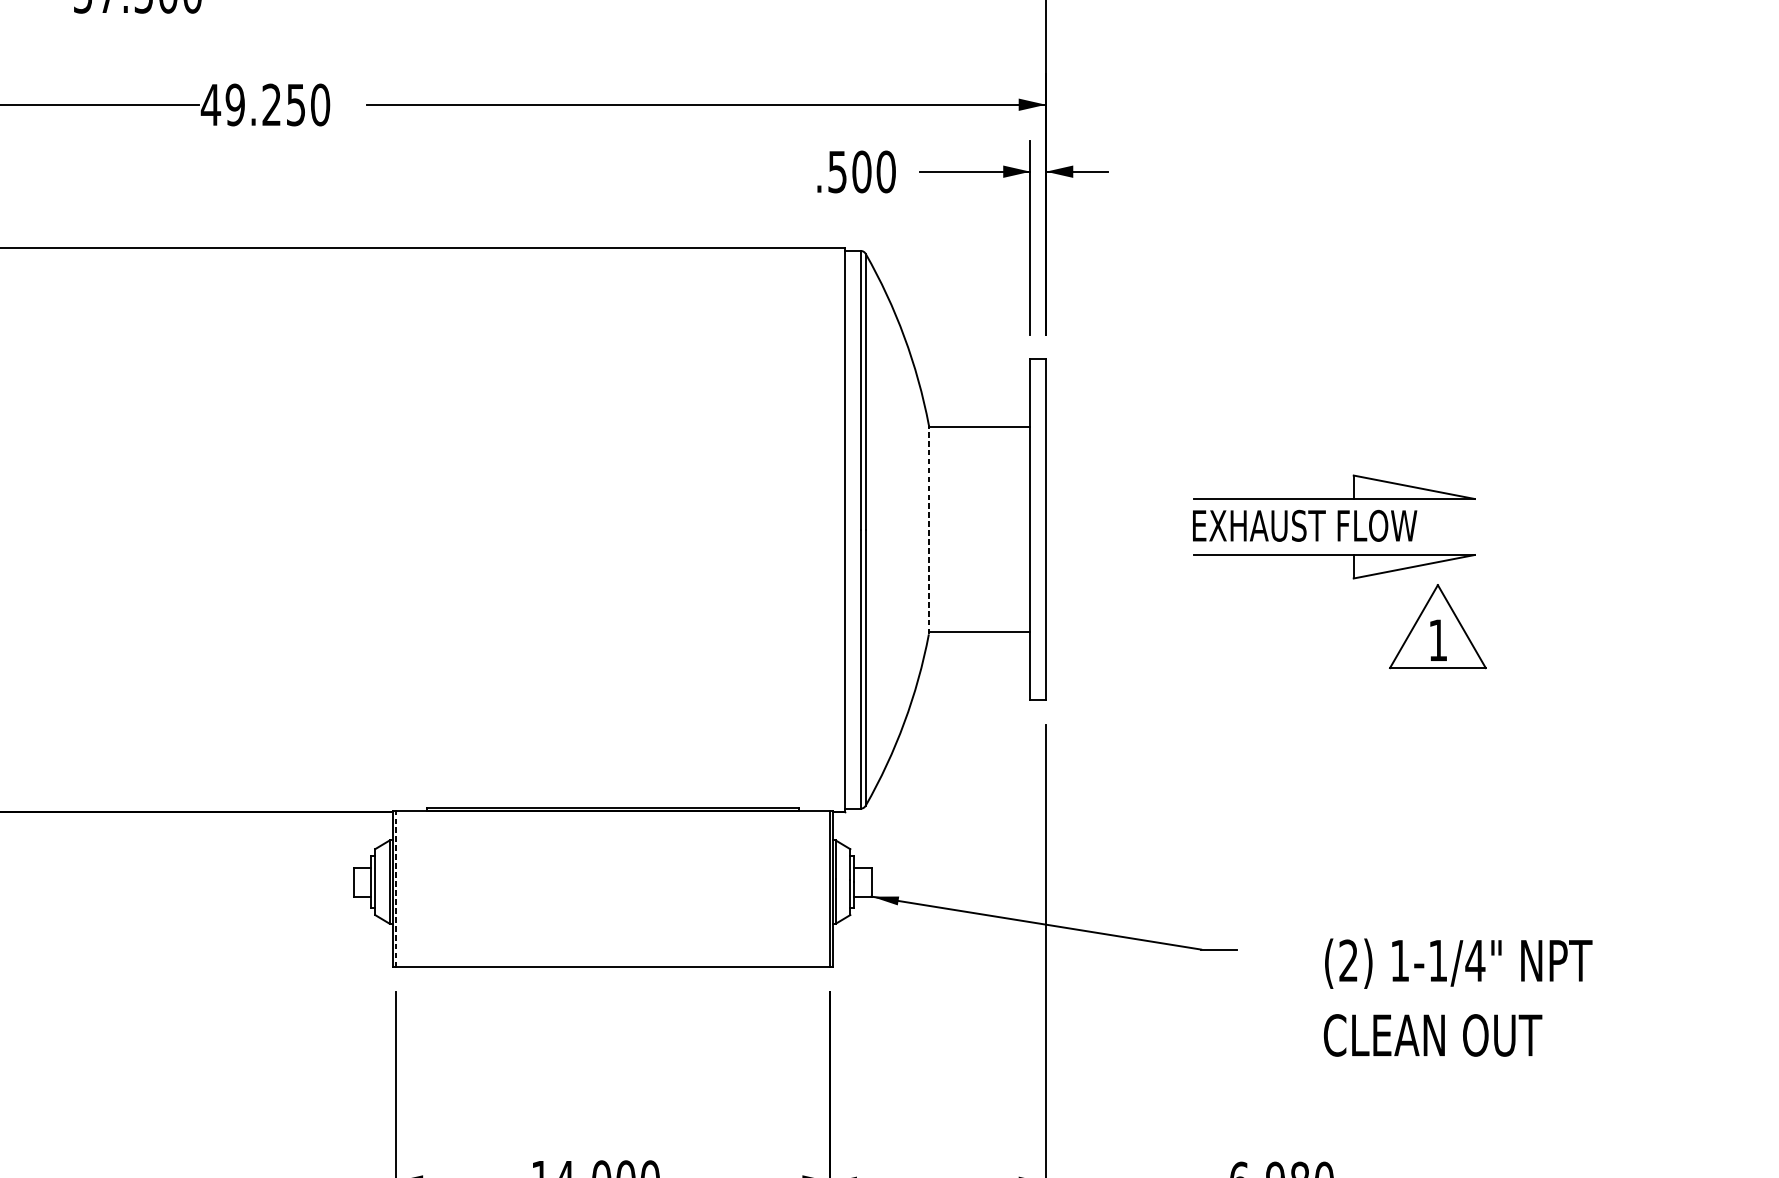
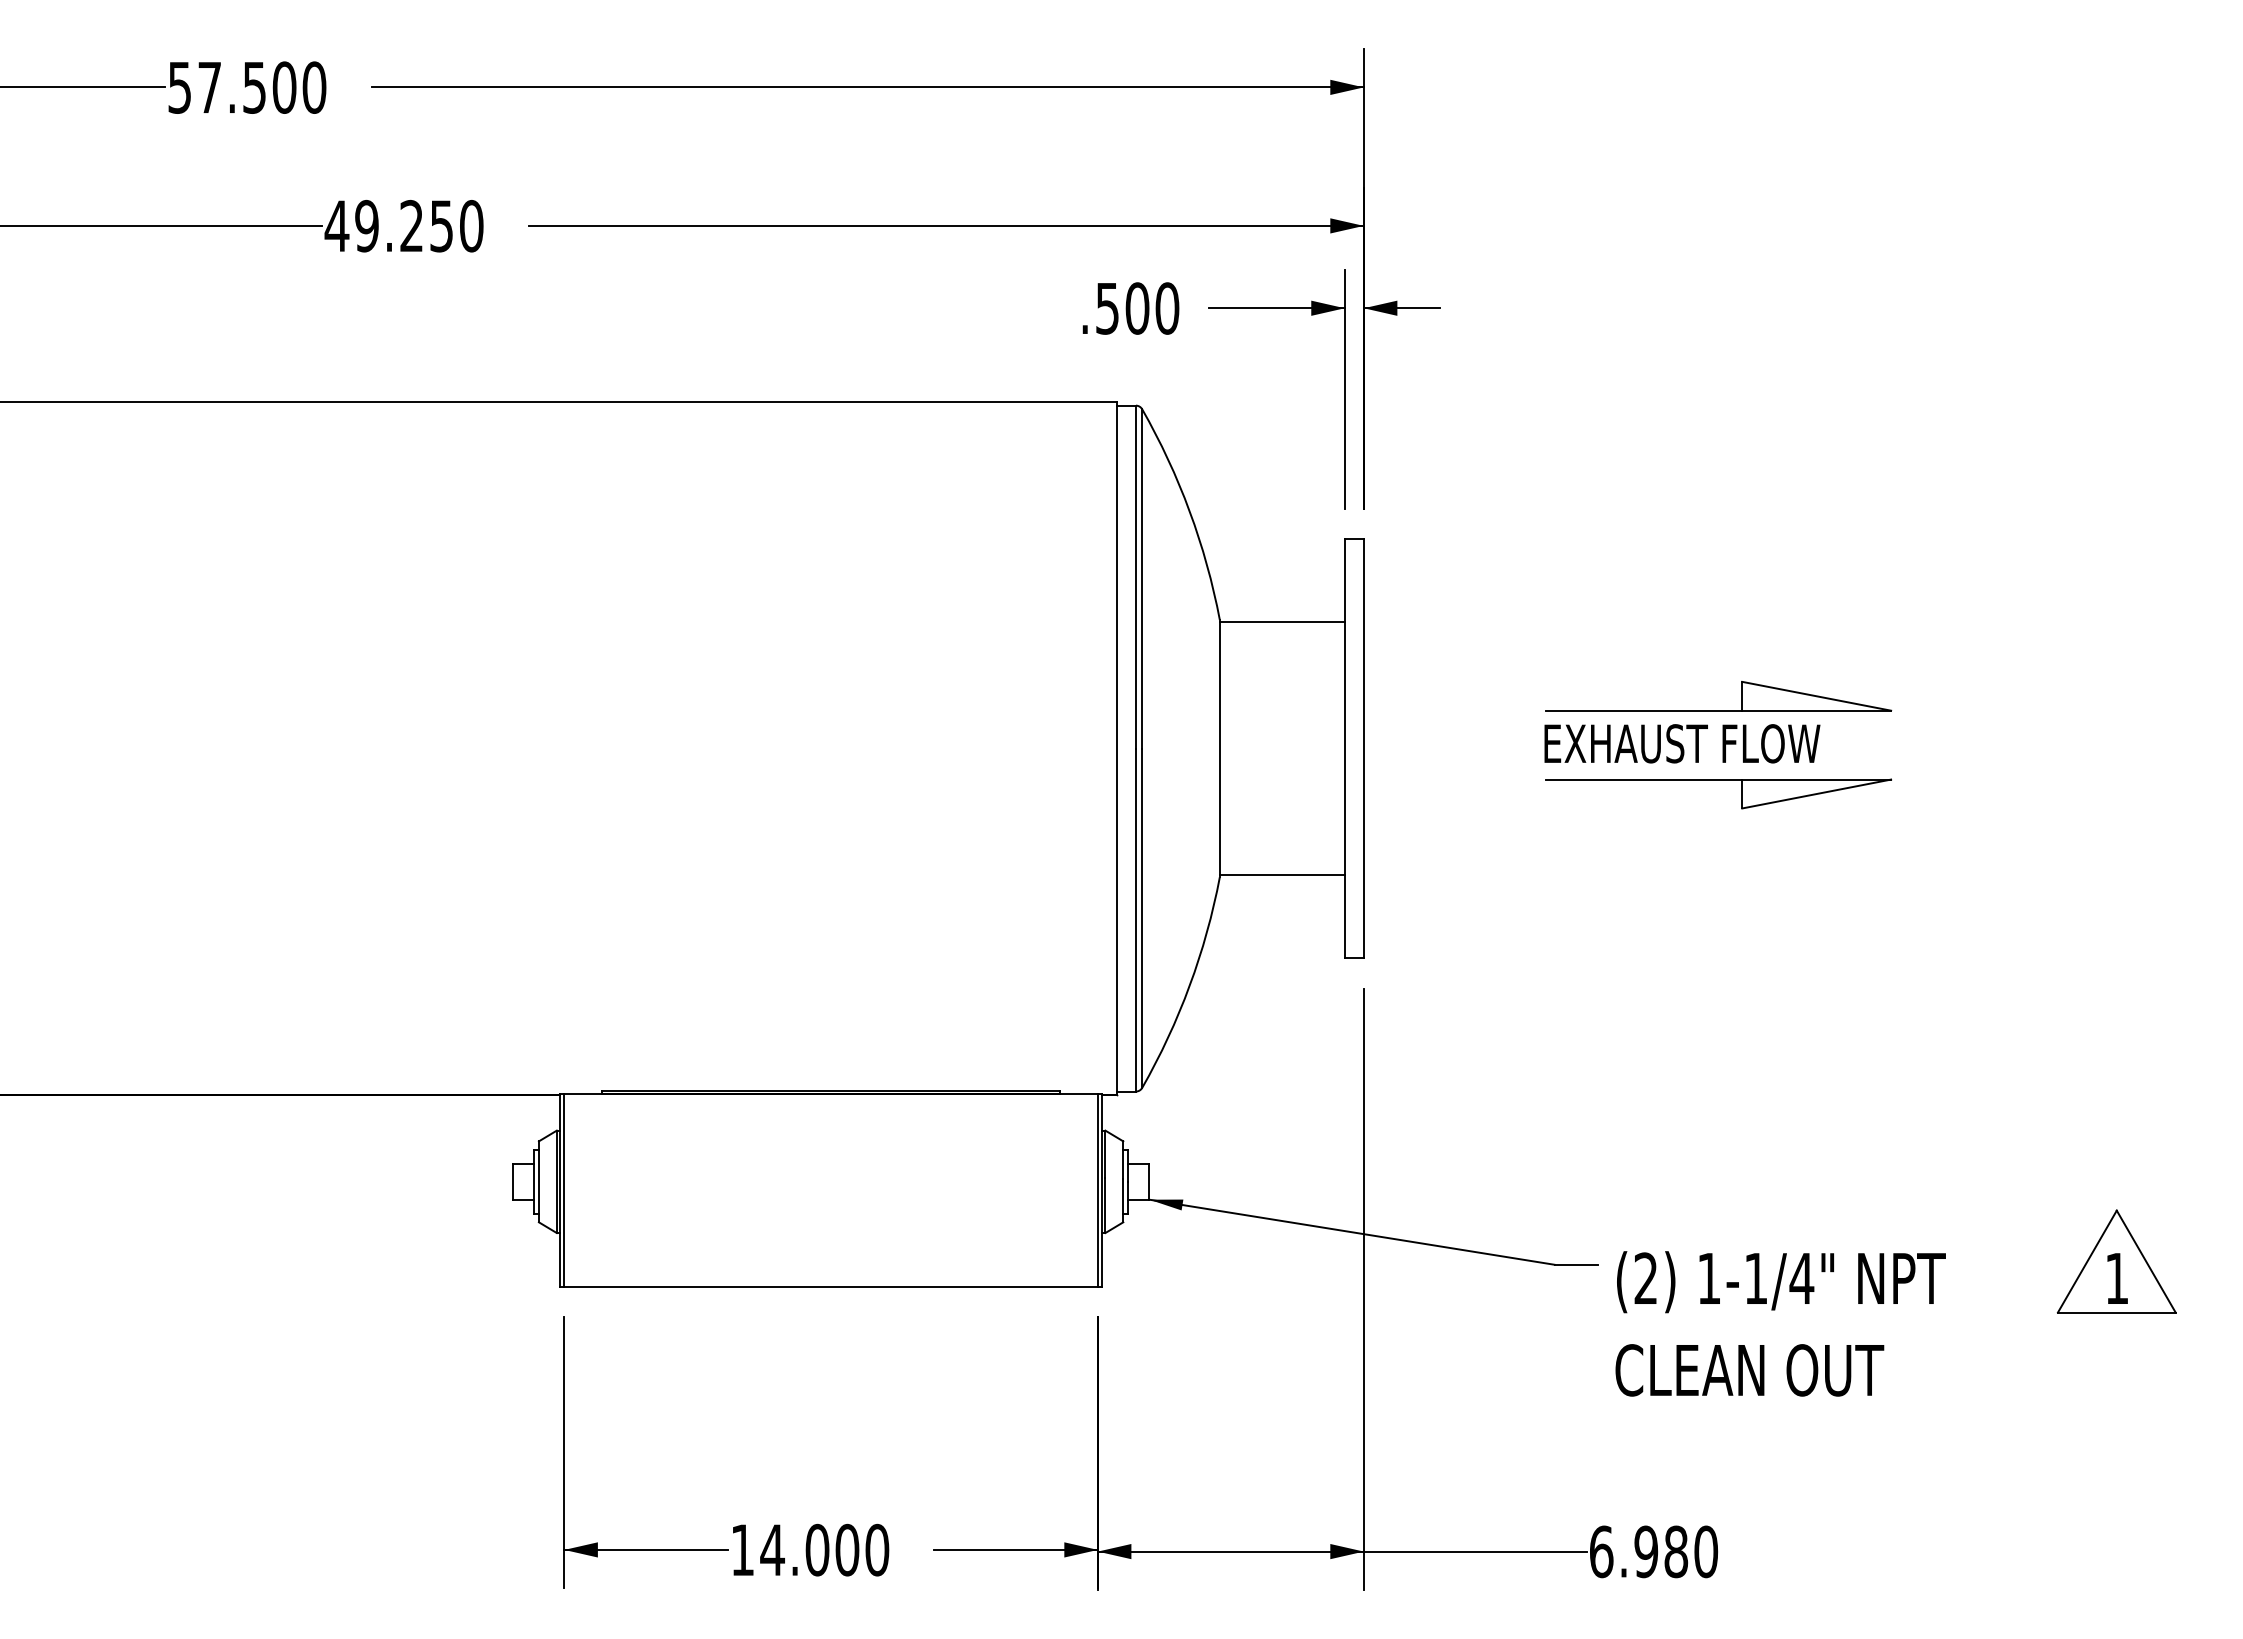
line: (928, 529) -> (1219, 748), dashed -> solid
part: (1437, 626) -> (2116, 1261), moved
line: (395, 888) -> (564, 1189), dashed -> solid
text: (1457, 997) -> (1780, 1323), moved

